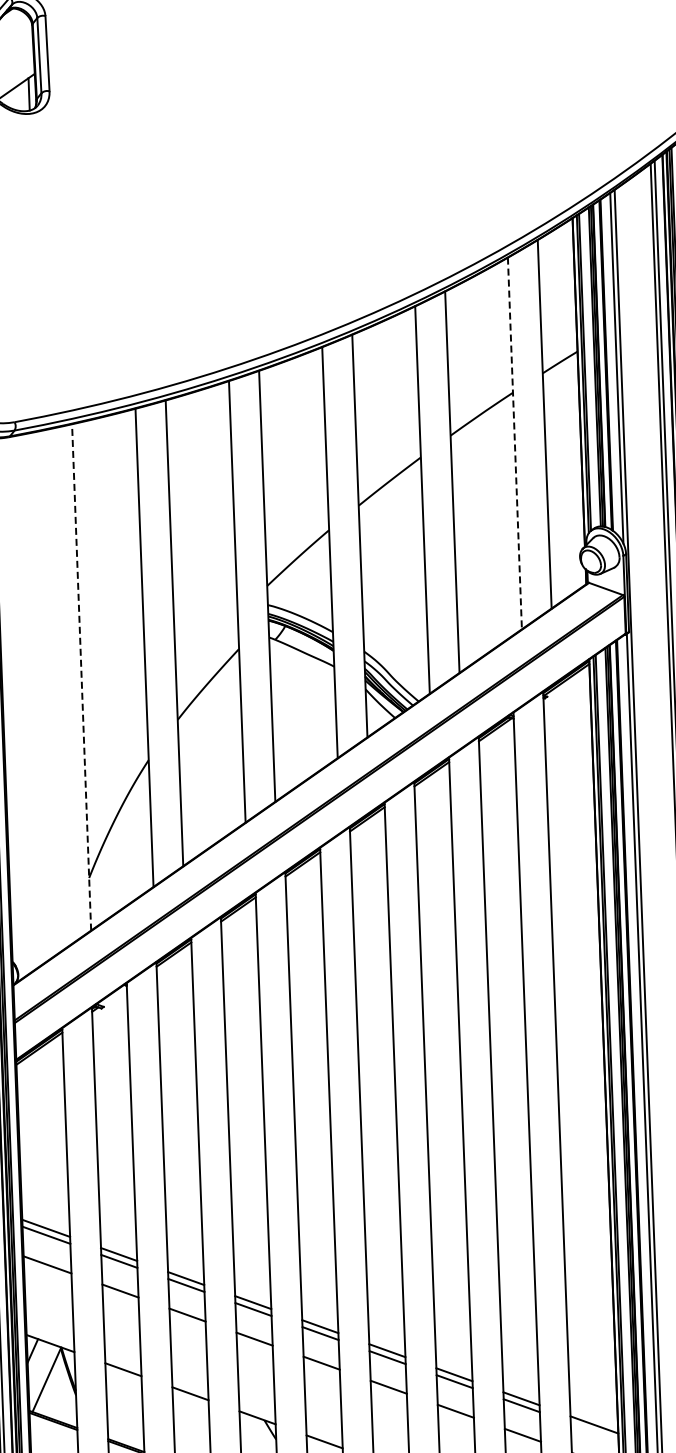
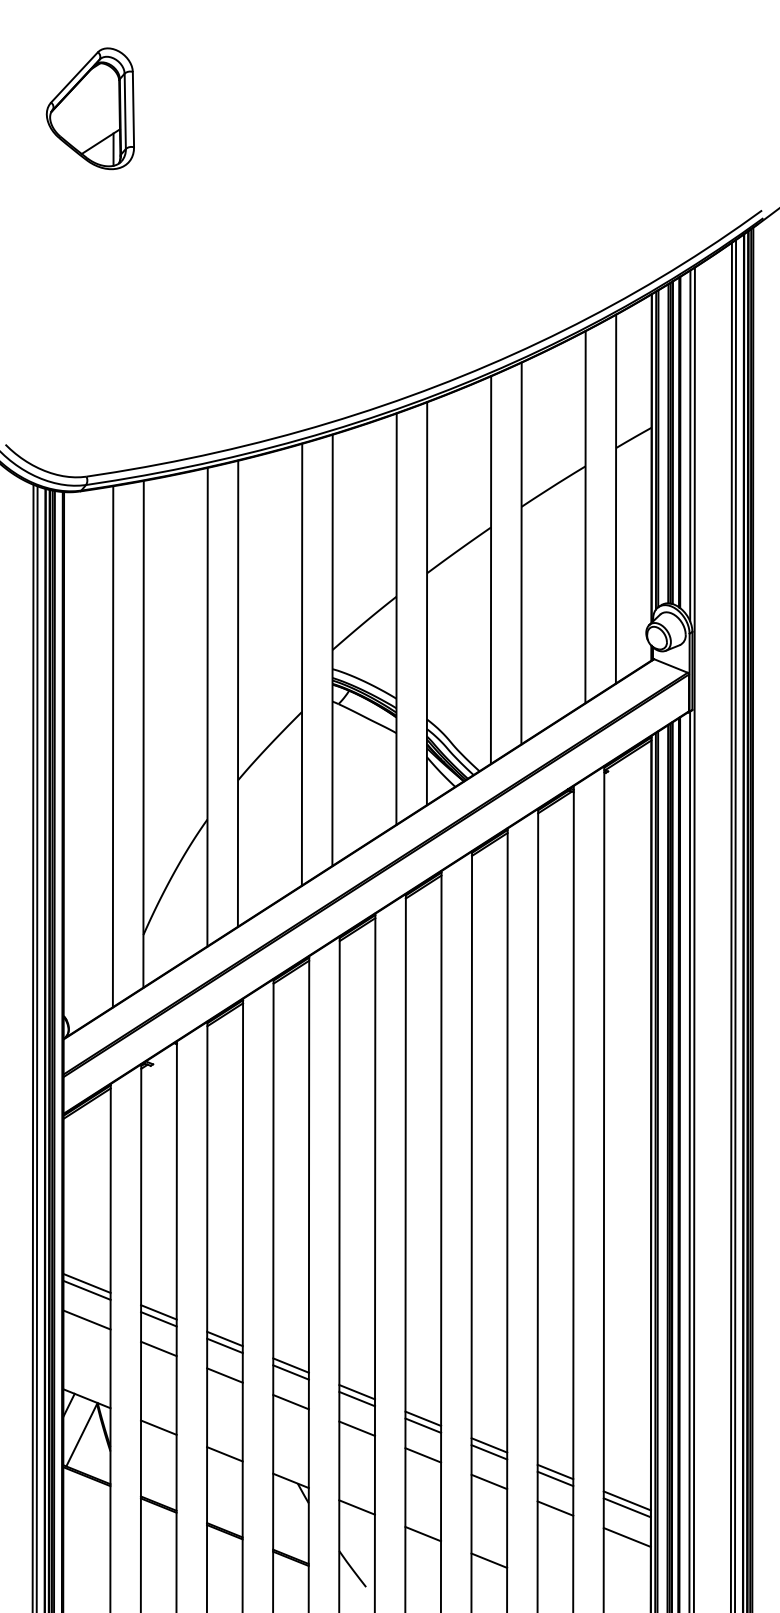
line: (514, 443) -> (585, 517), dashed -> solid
line: (81, 676) -> (143, 733), dashed -> solid
line: (51, 690) -> (112, 746), added
line: (593, 1431) -> (626, 1507), added

